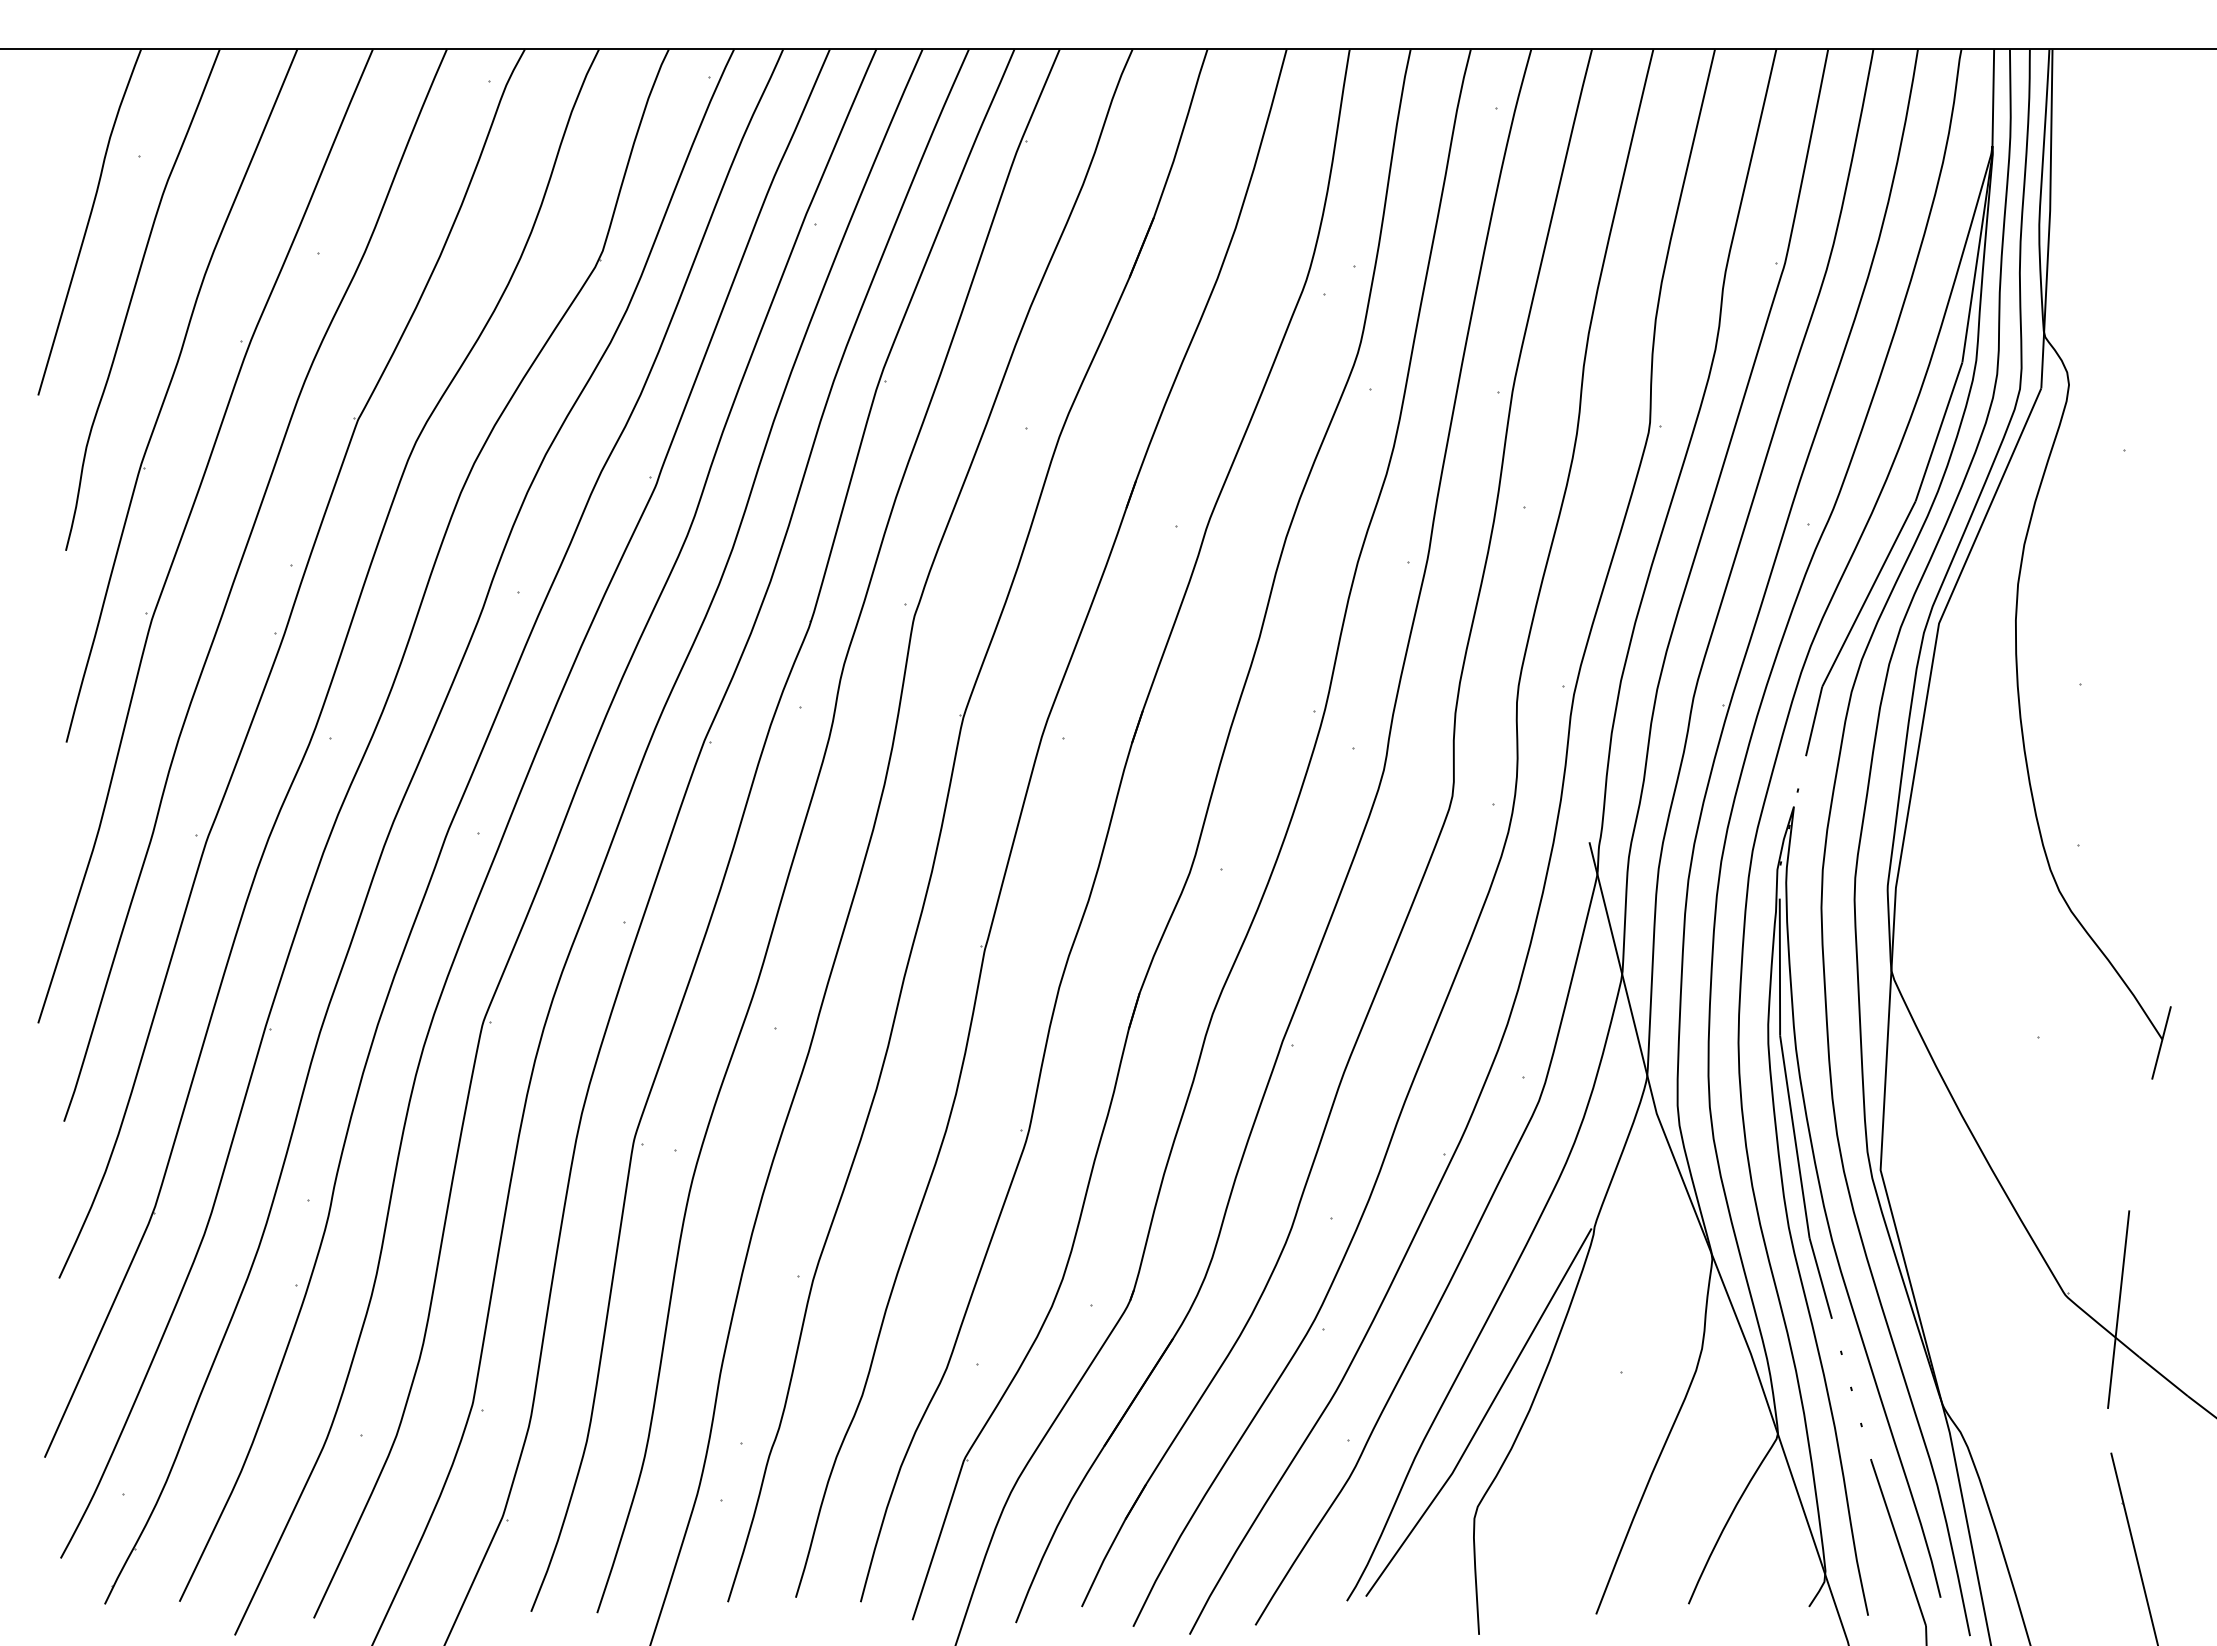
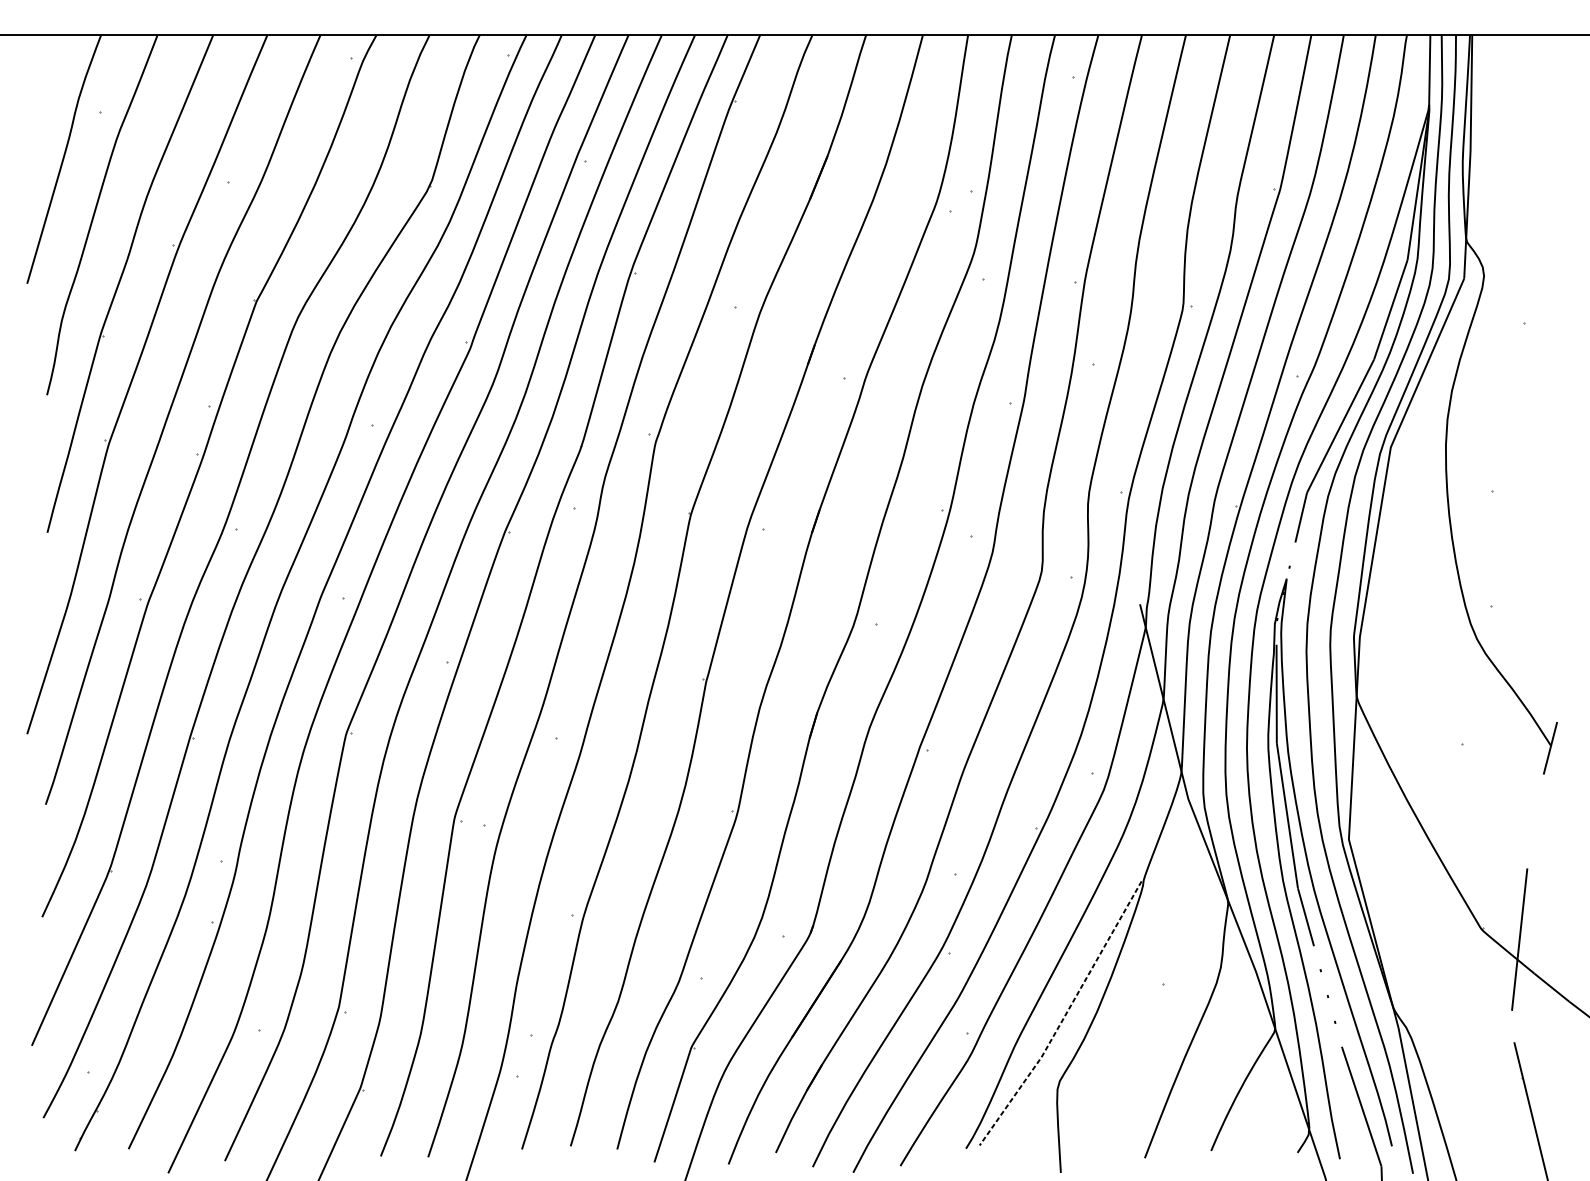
line: (1484, 1417) -> (1064, 1016), solid -> dashed

